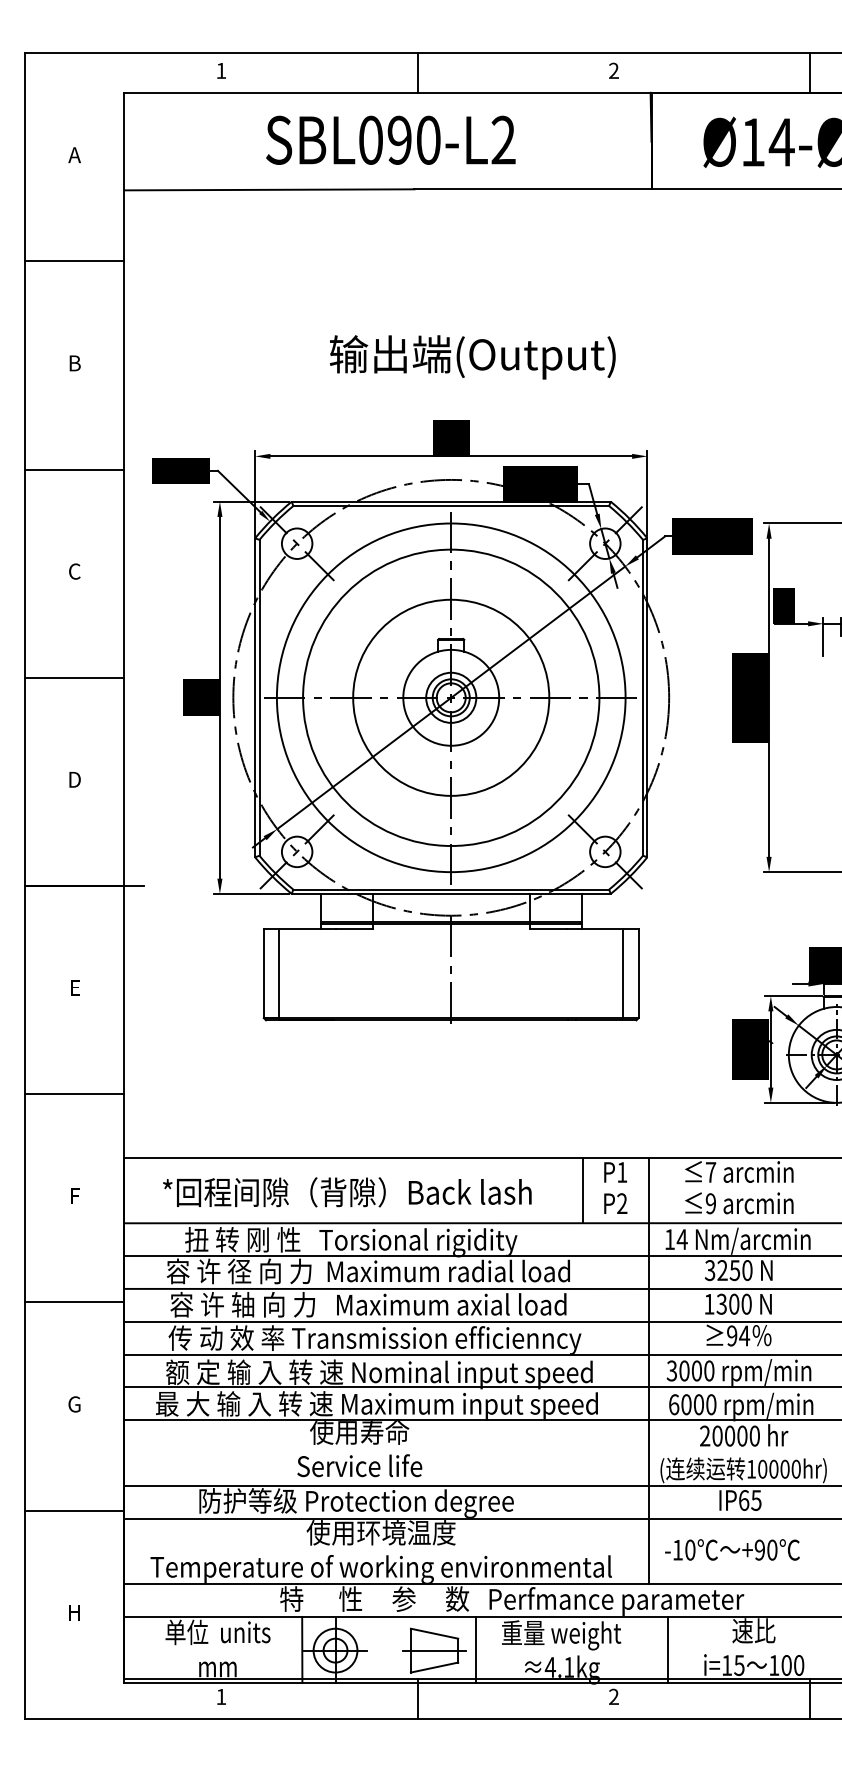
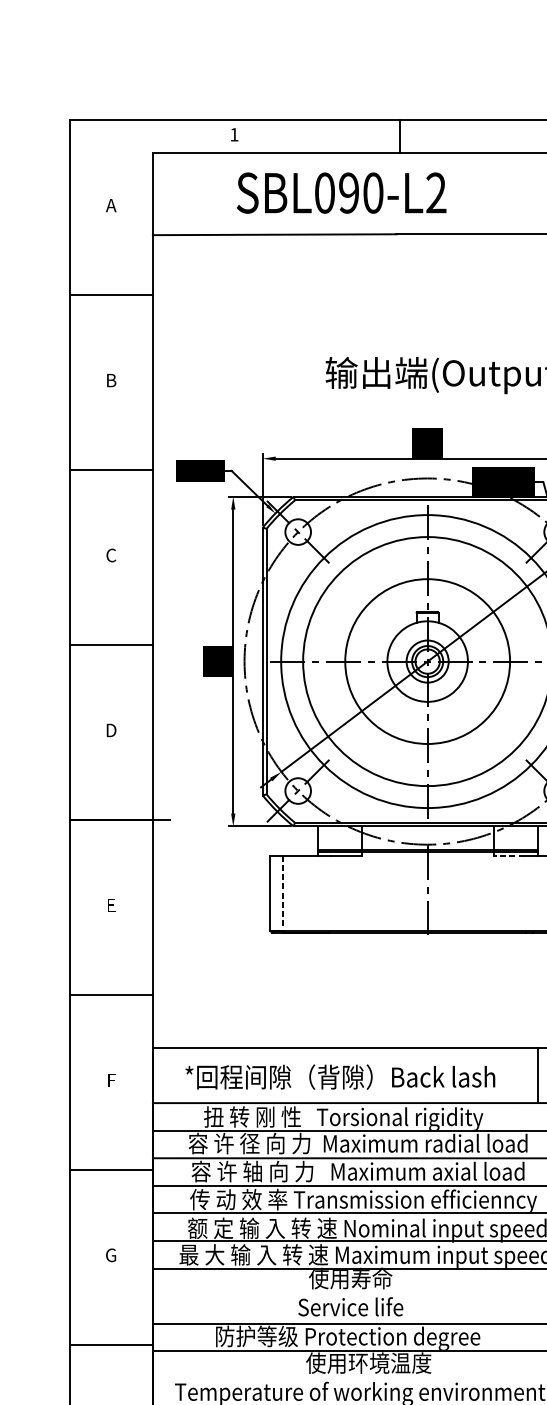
text: (390, 139) -> (341, 192), moved
line: (547, 928) -> (508, 855), solid -> dashed
line: (279, 973) -> (283, 893), solid -> dashed

